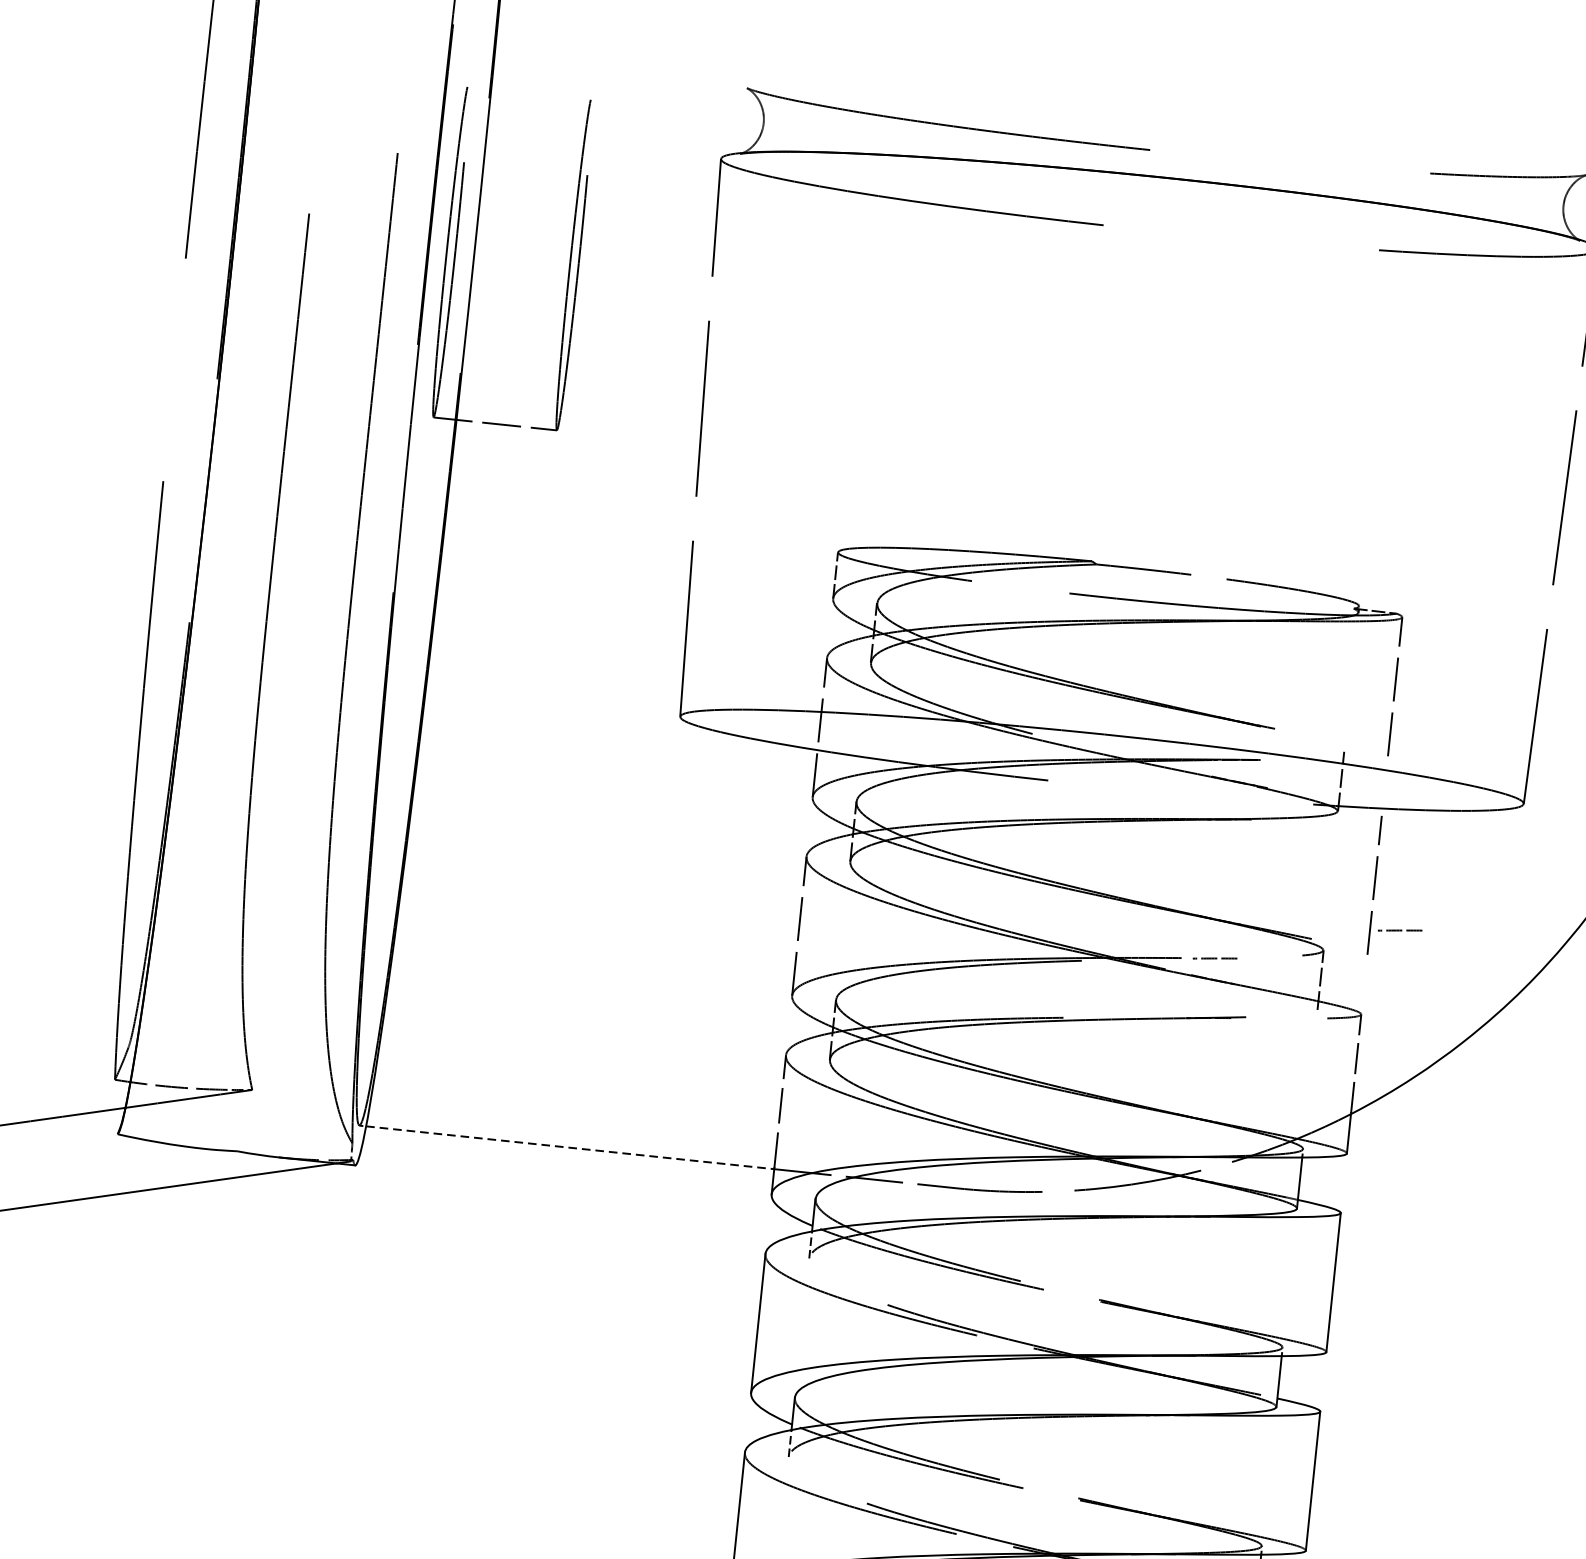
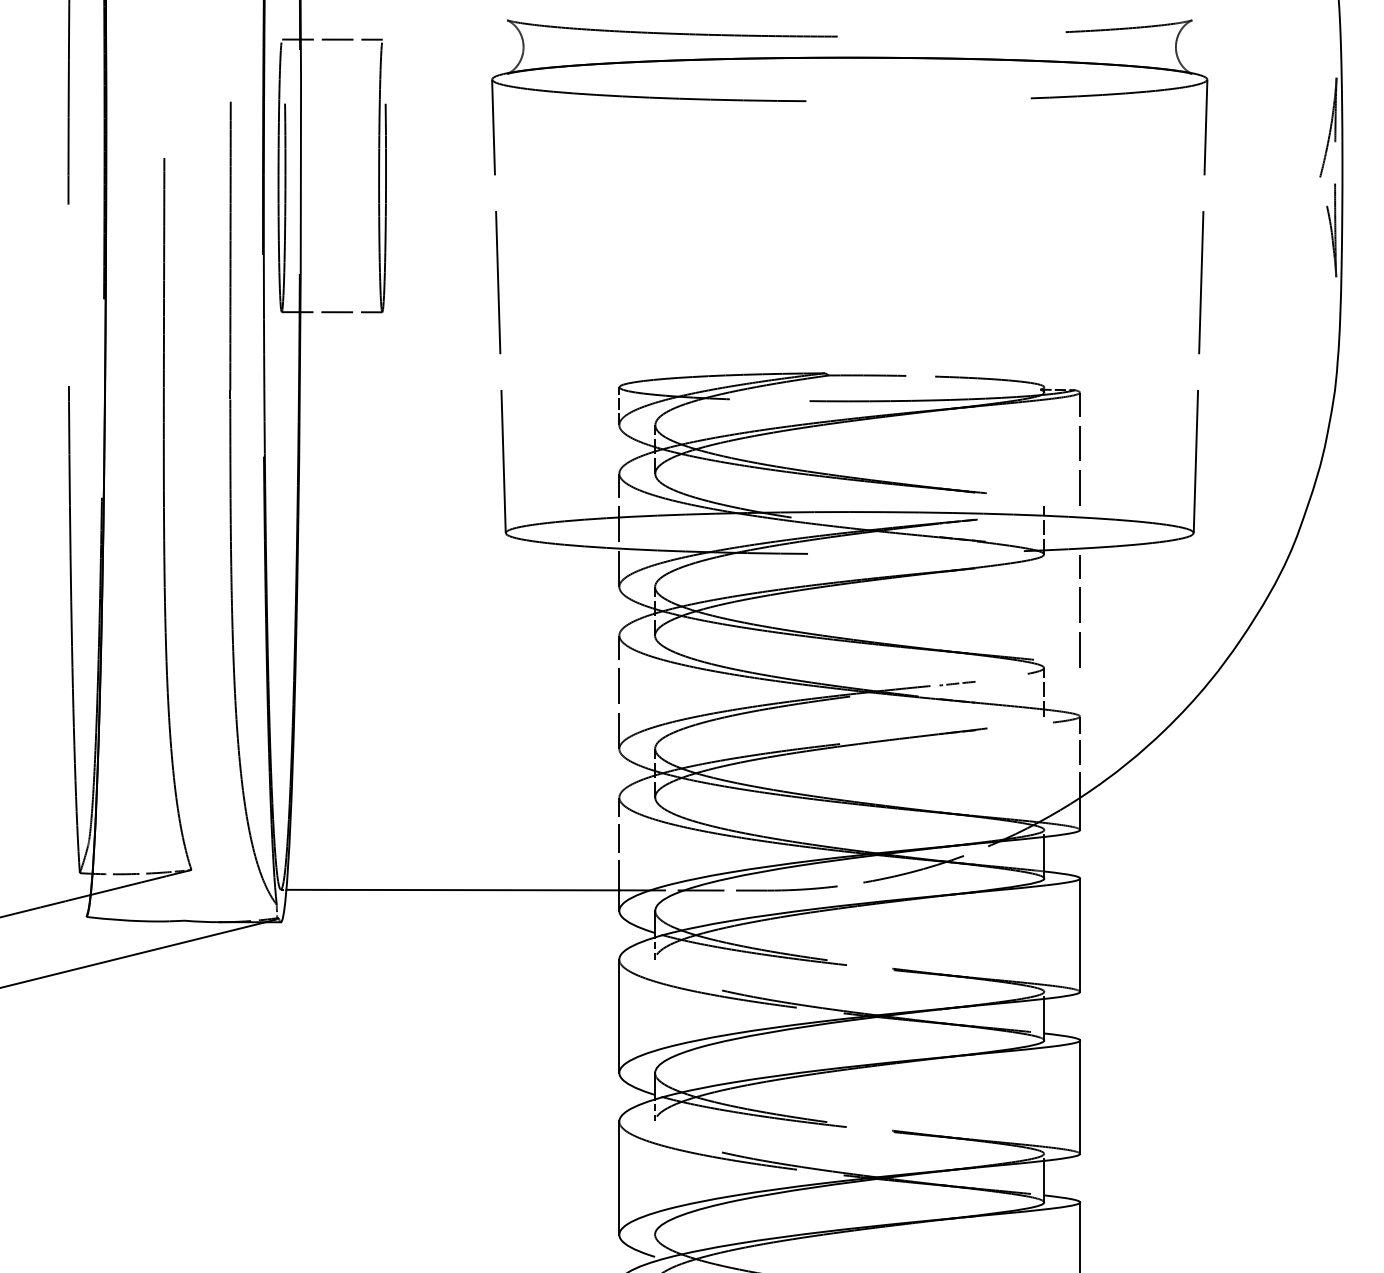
line: (530, 89) -> (332, 39), added
line: (1400, 930) -> (1104, 645), removed
line: (570, 1148) -> (453, 890), dashed -> solid

